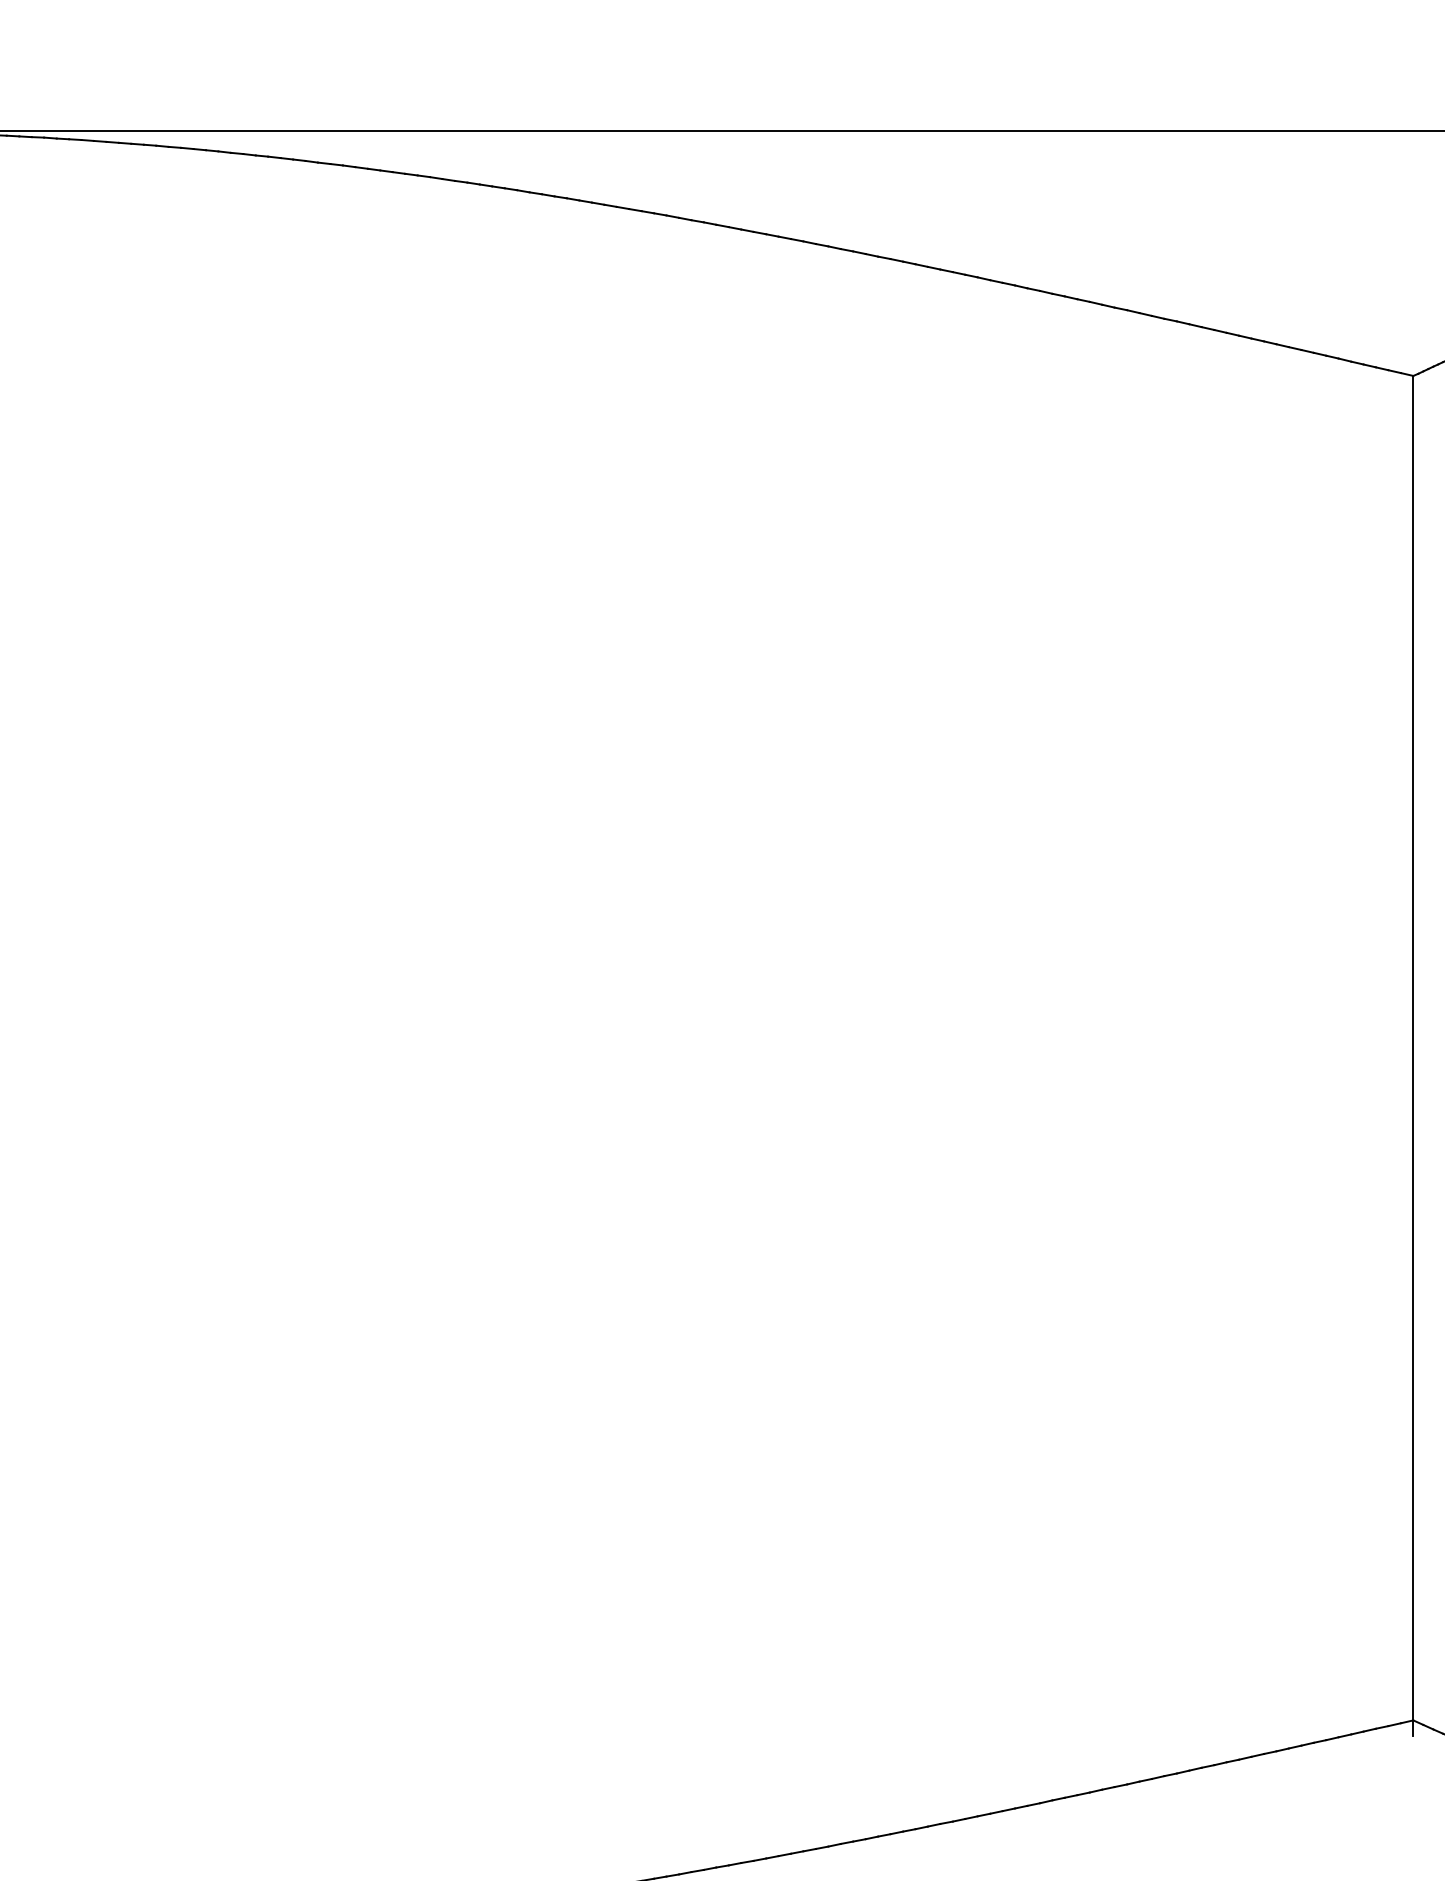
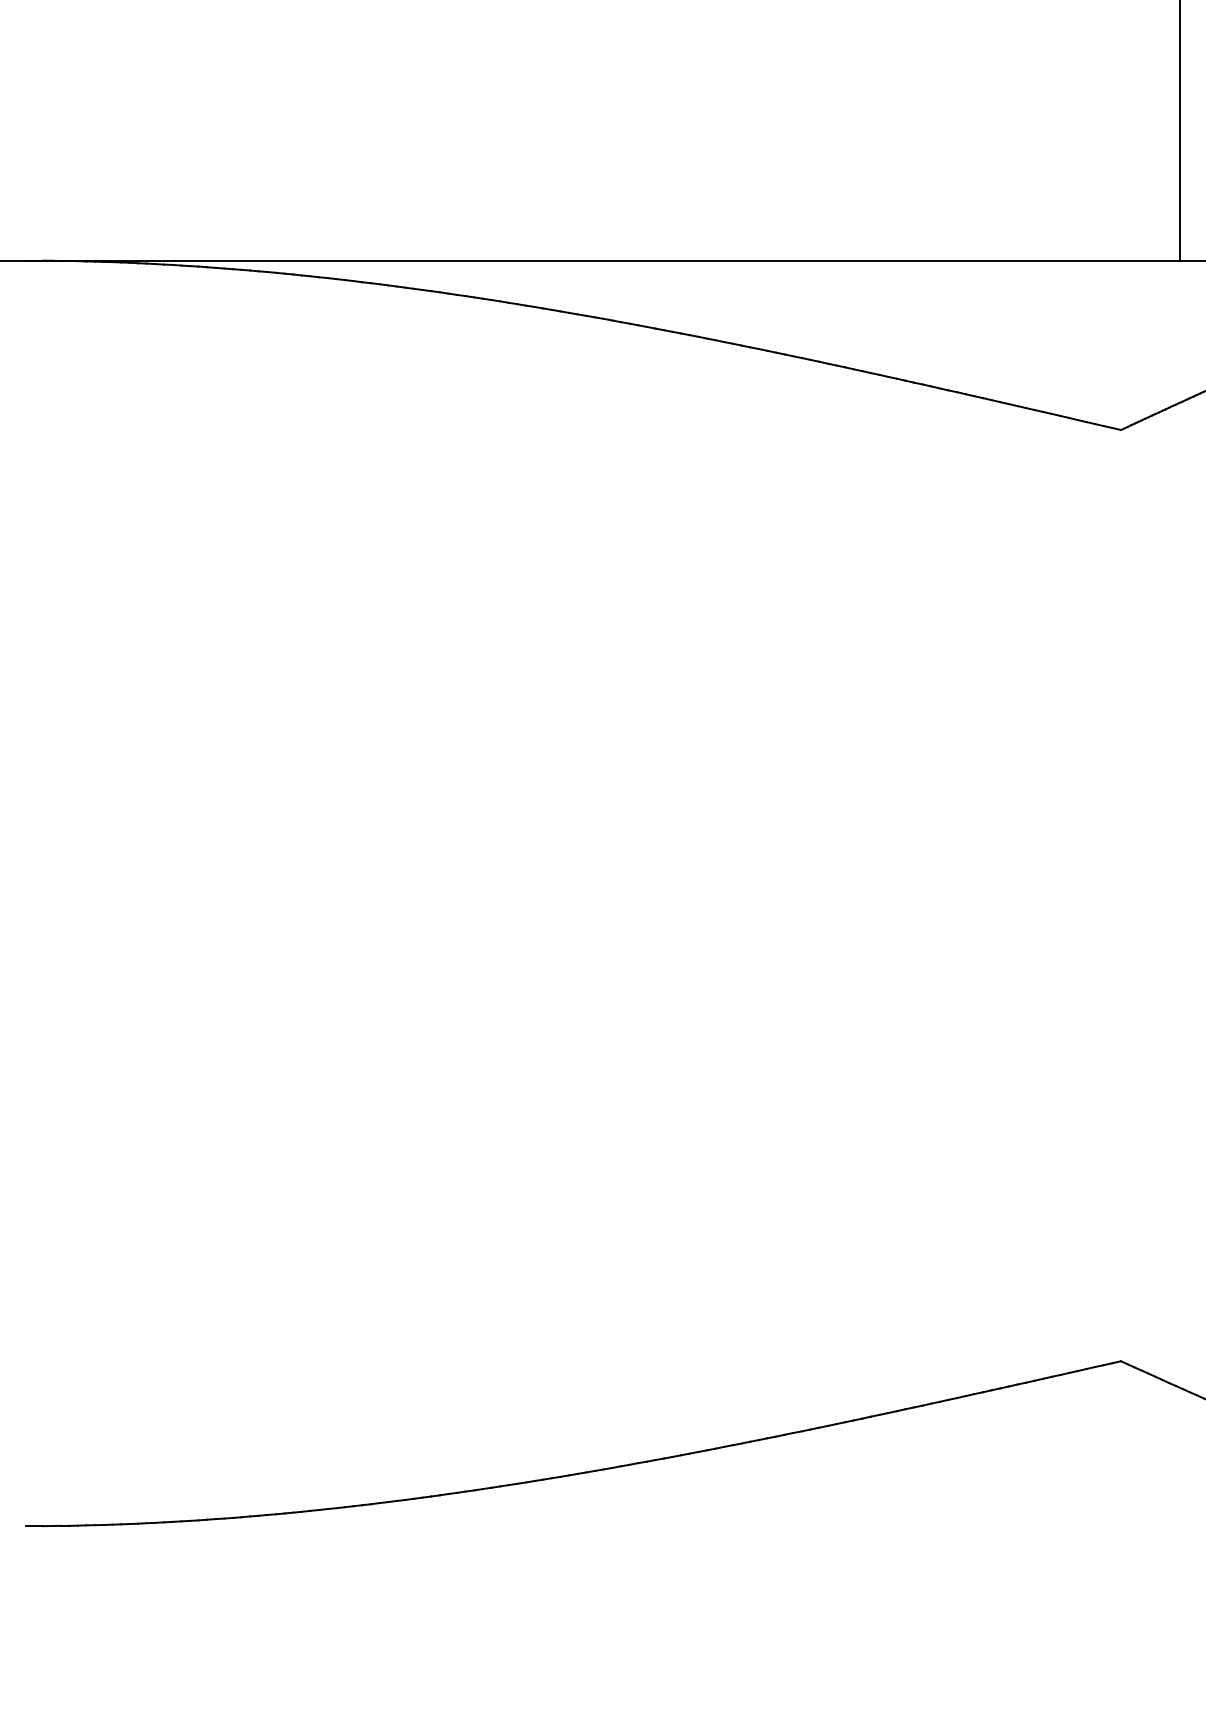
line: (1412, 1055) -> (1120, 900), removed

